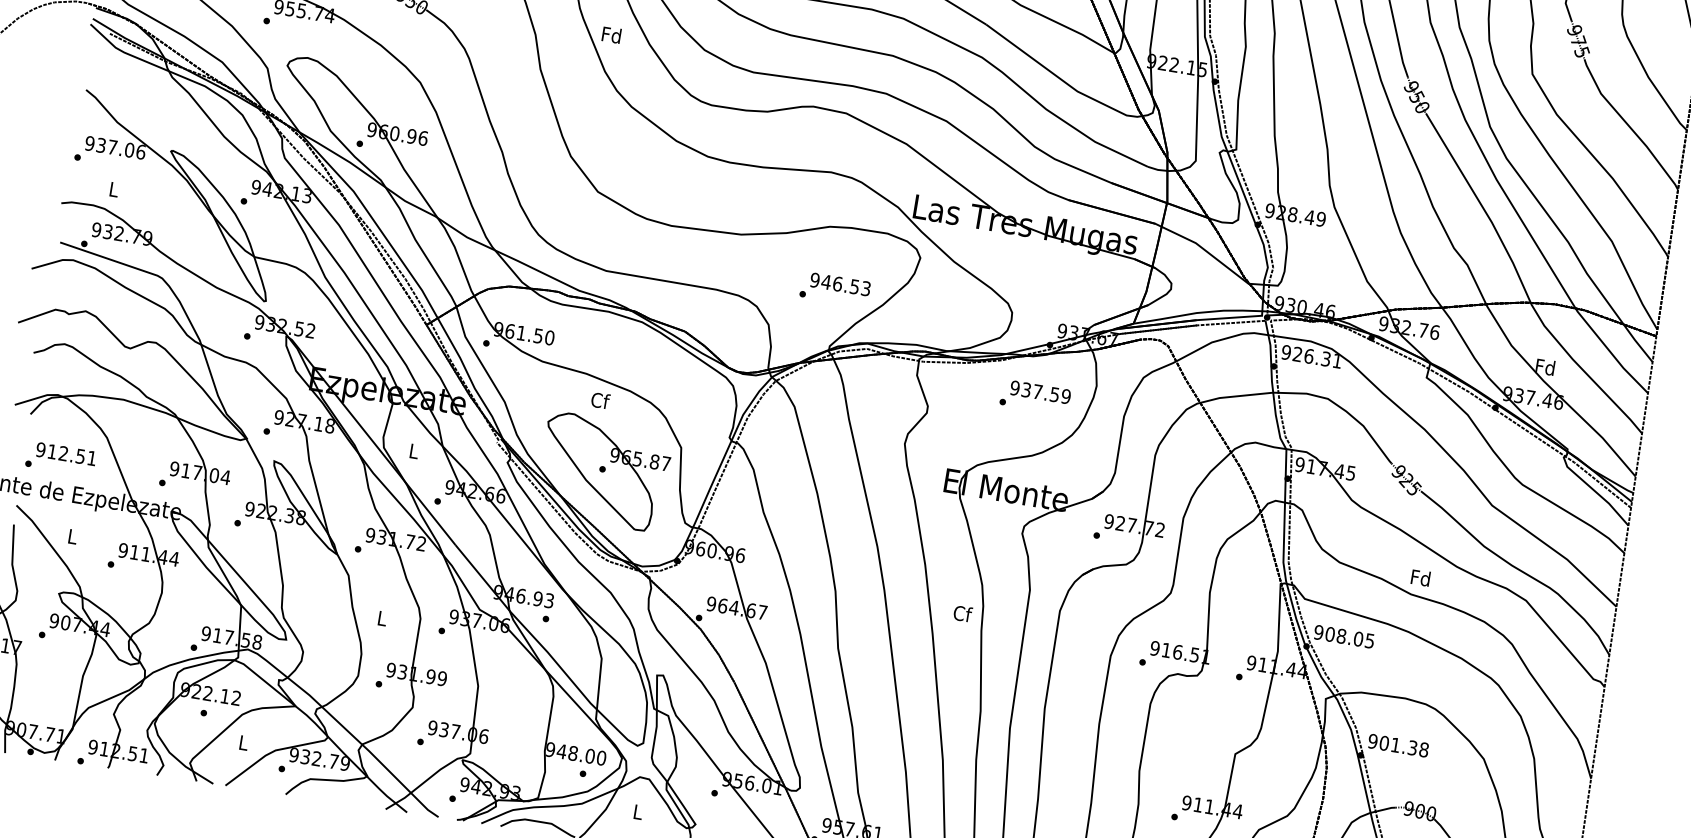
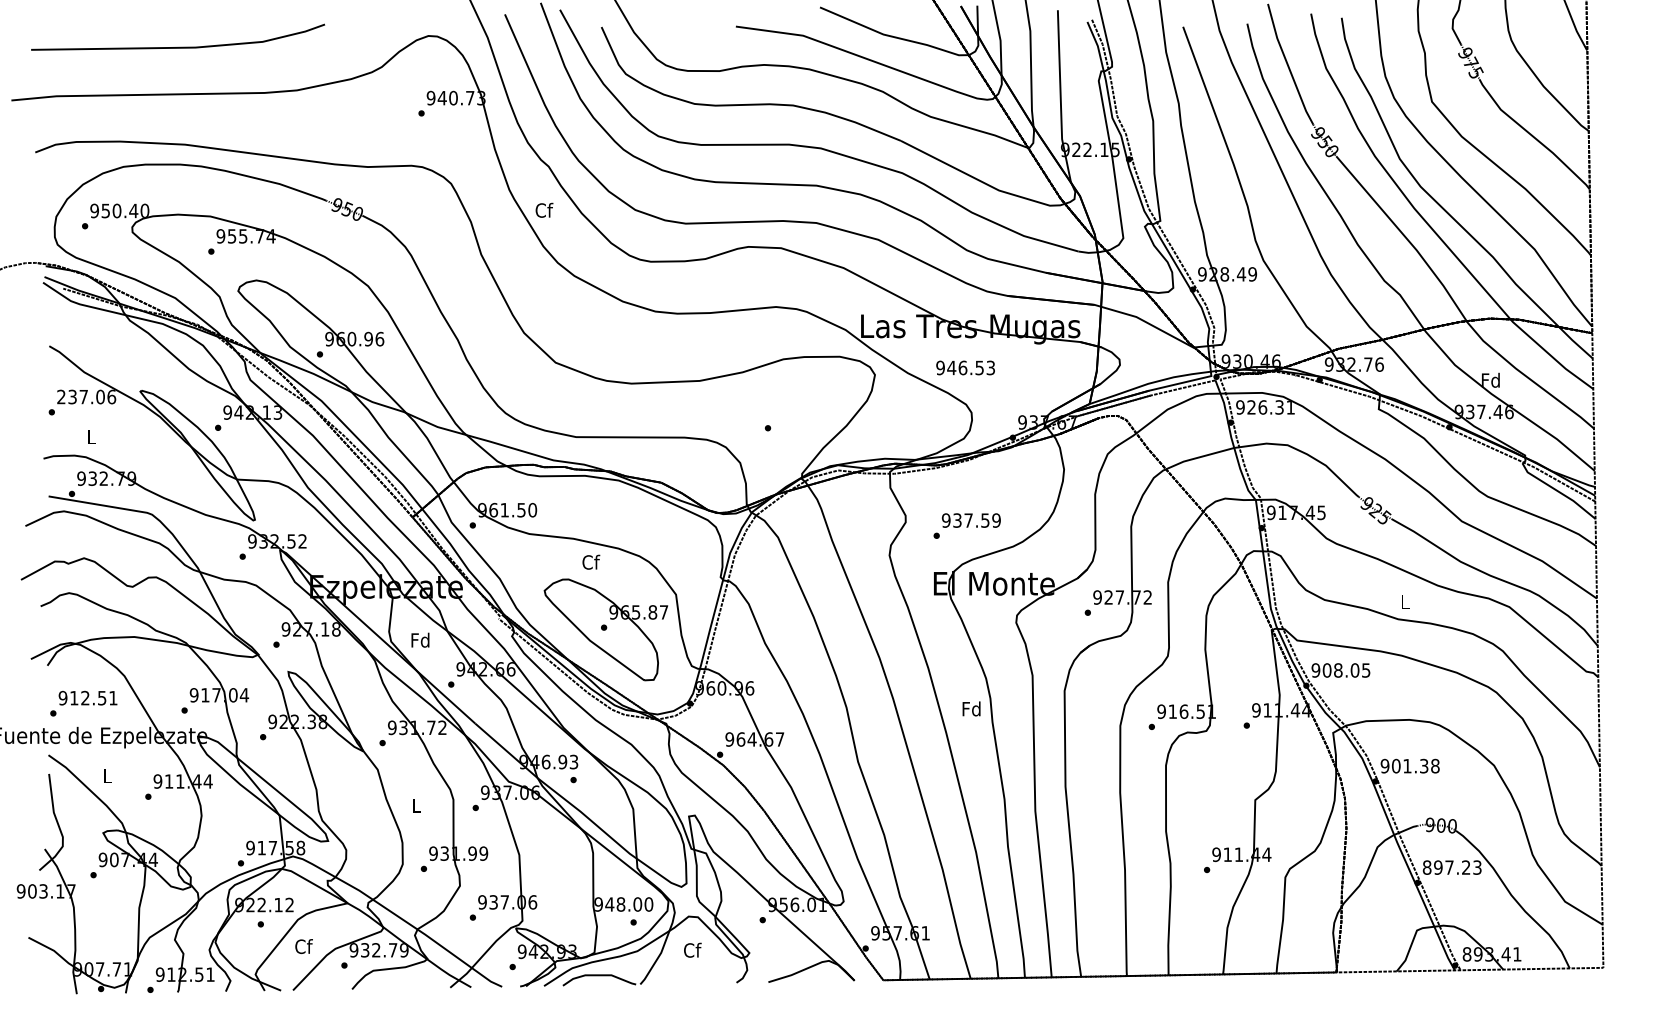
text: (612, 35) -> (544, 210), Fd -> Cf
text: (90, 143) -> (61, 396), 937.06 -> 237.06
text: (840, 284) -> (965, 367), moved
text: (1034, 396) -> (966, 525), moved
text: (414, 450) -> (420, 639), L -> Fd
text: (1420, 577) -> (1404, 601), Fd -> L
text: (962, 613) -> (971, 708), Cf -> Fd
text: (243, 742) -> (303, 946), L -> Cf
text: (638, 811) -> (692, 949), L -> Cf

